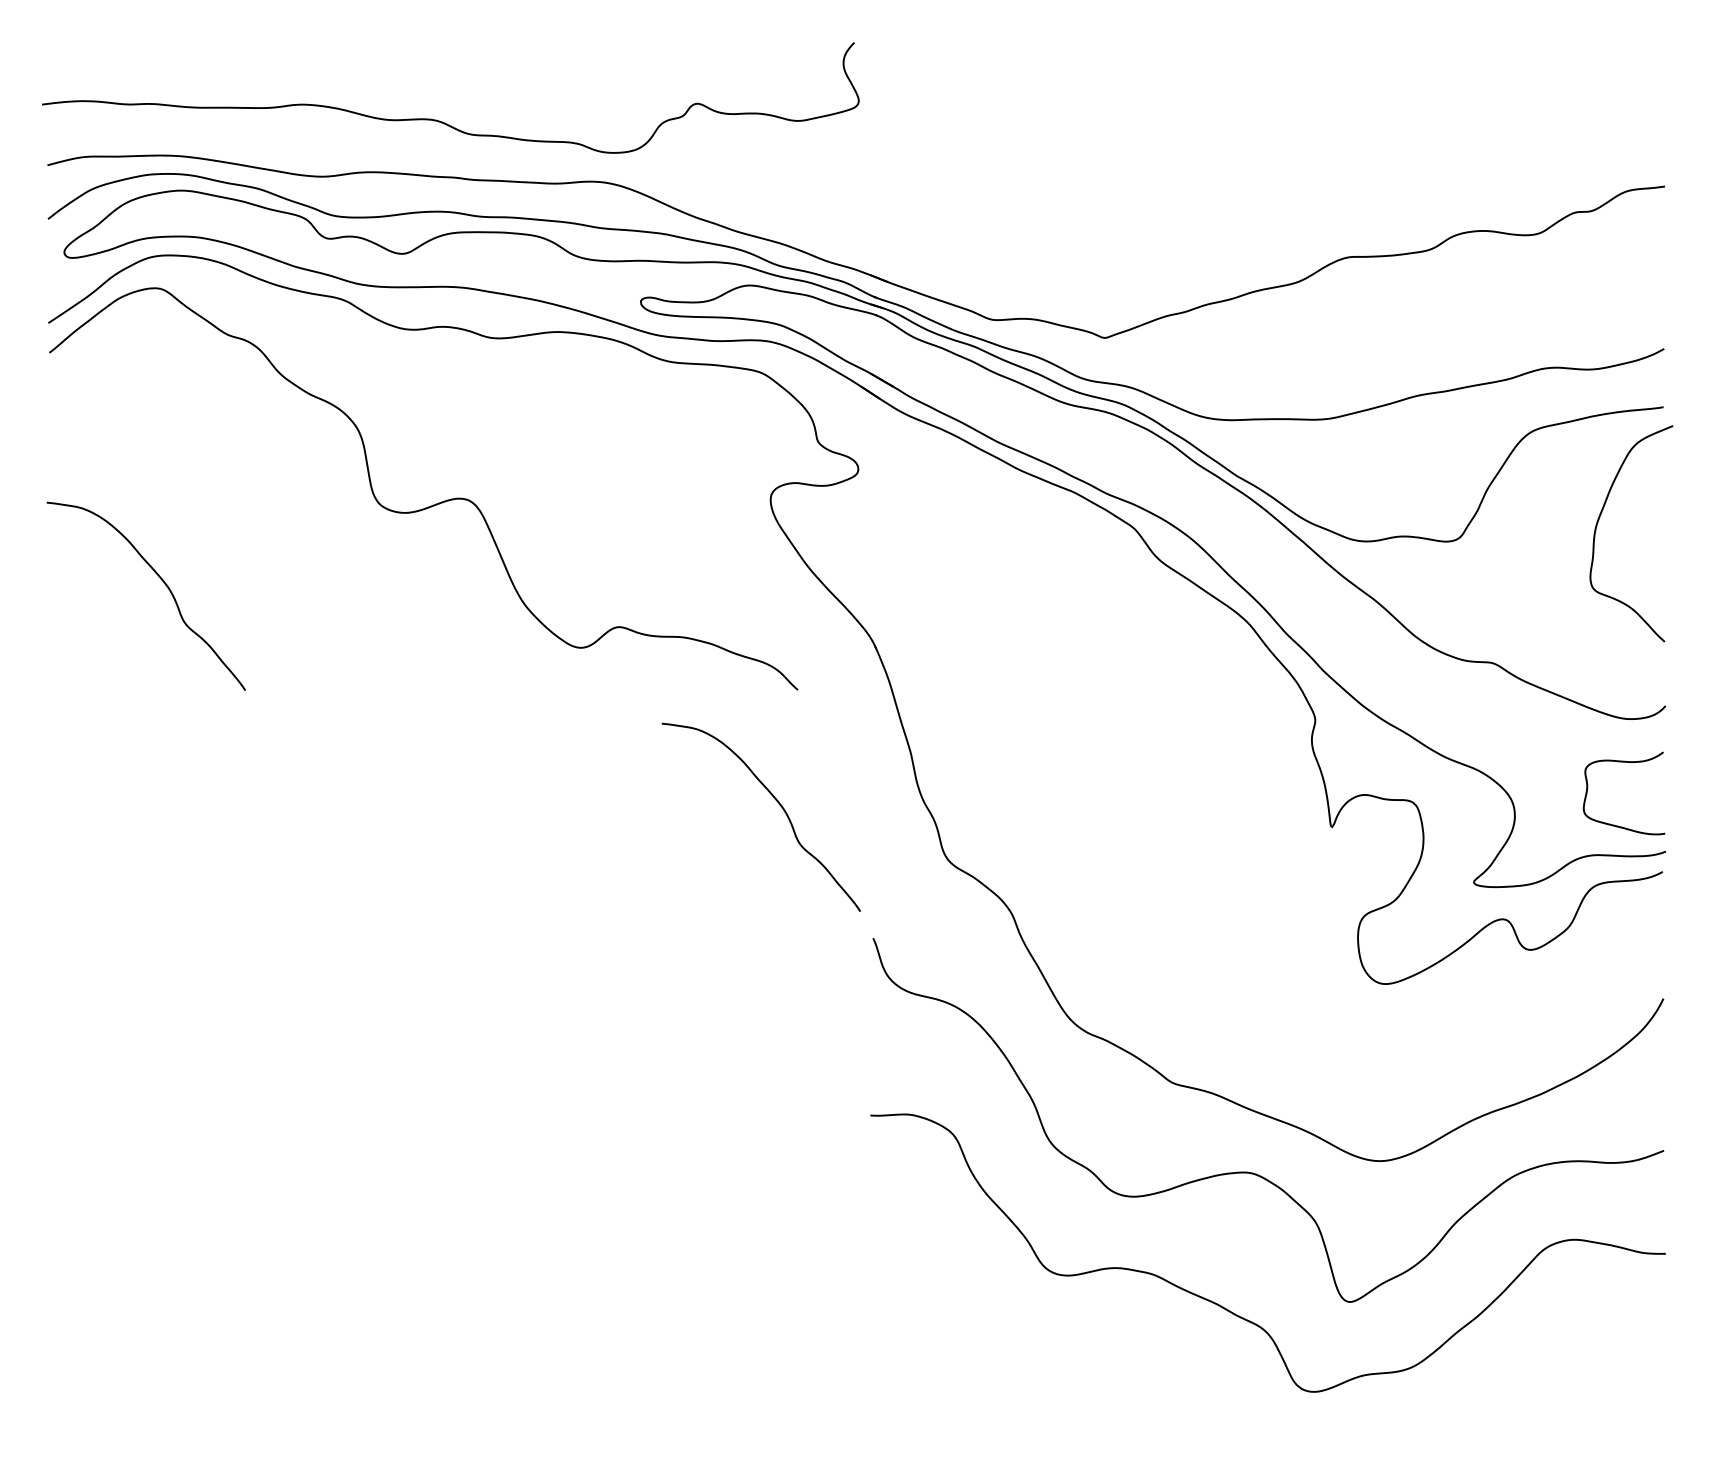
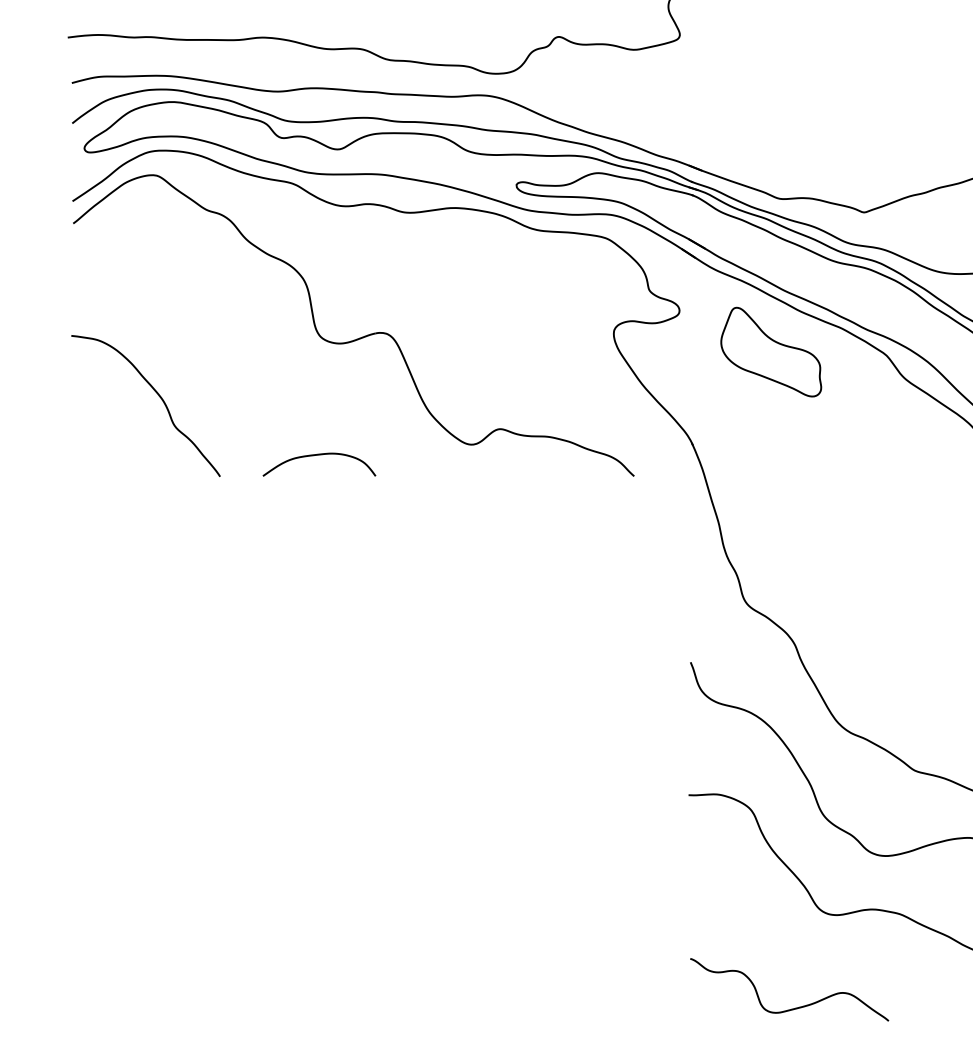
part: (980, 524) -> (771, 352), added
curve: (376, 662) -> (318, 455), added
curve: (775, 800) -> (617, 559), removed
curve: (1012, 1399) -> (795, 1007), added

